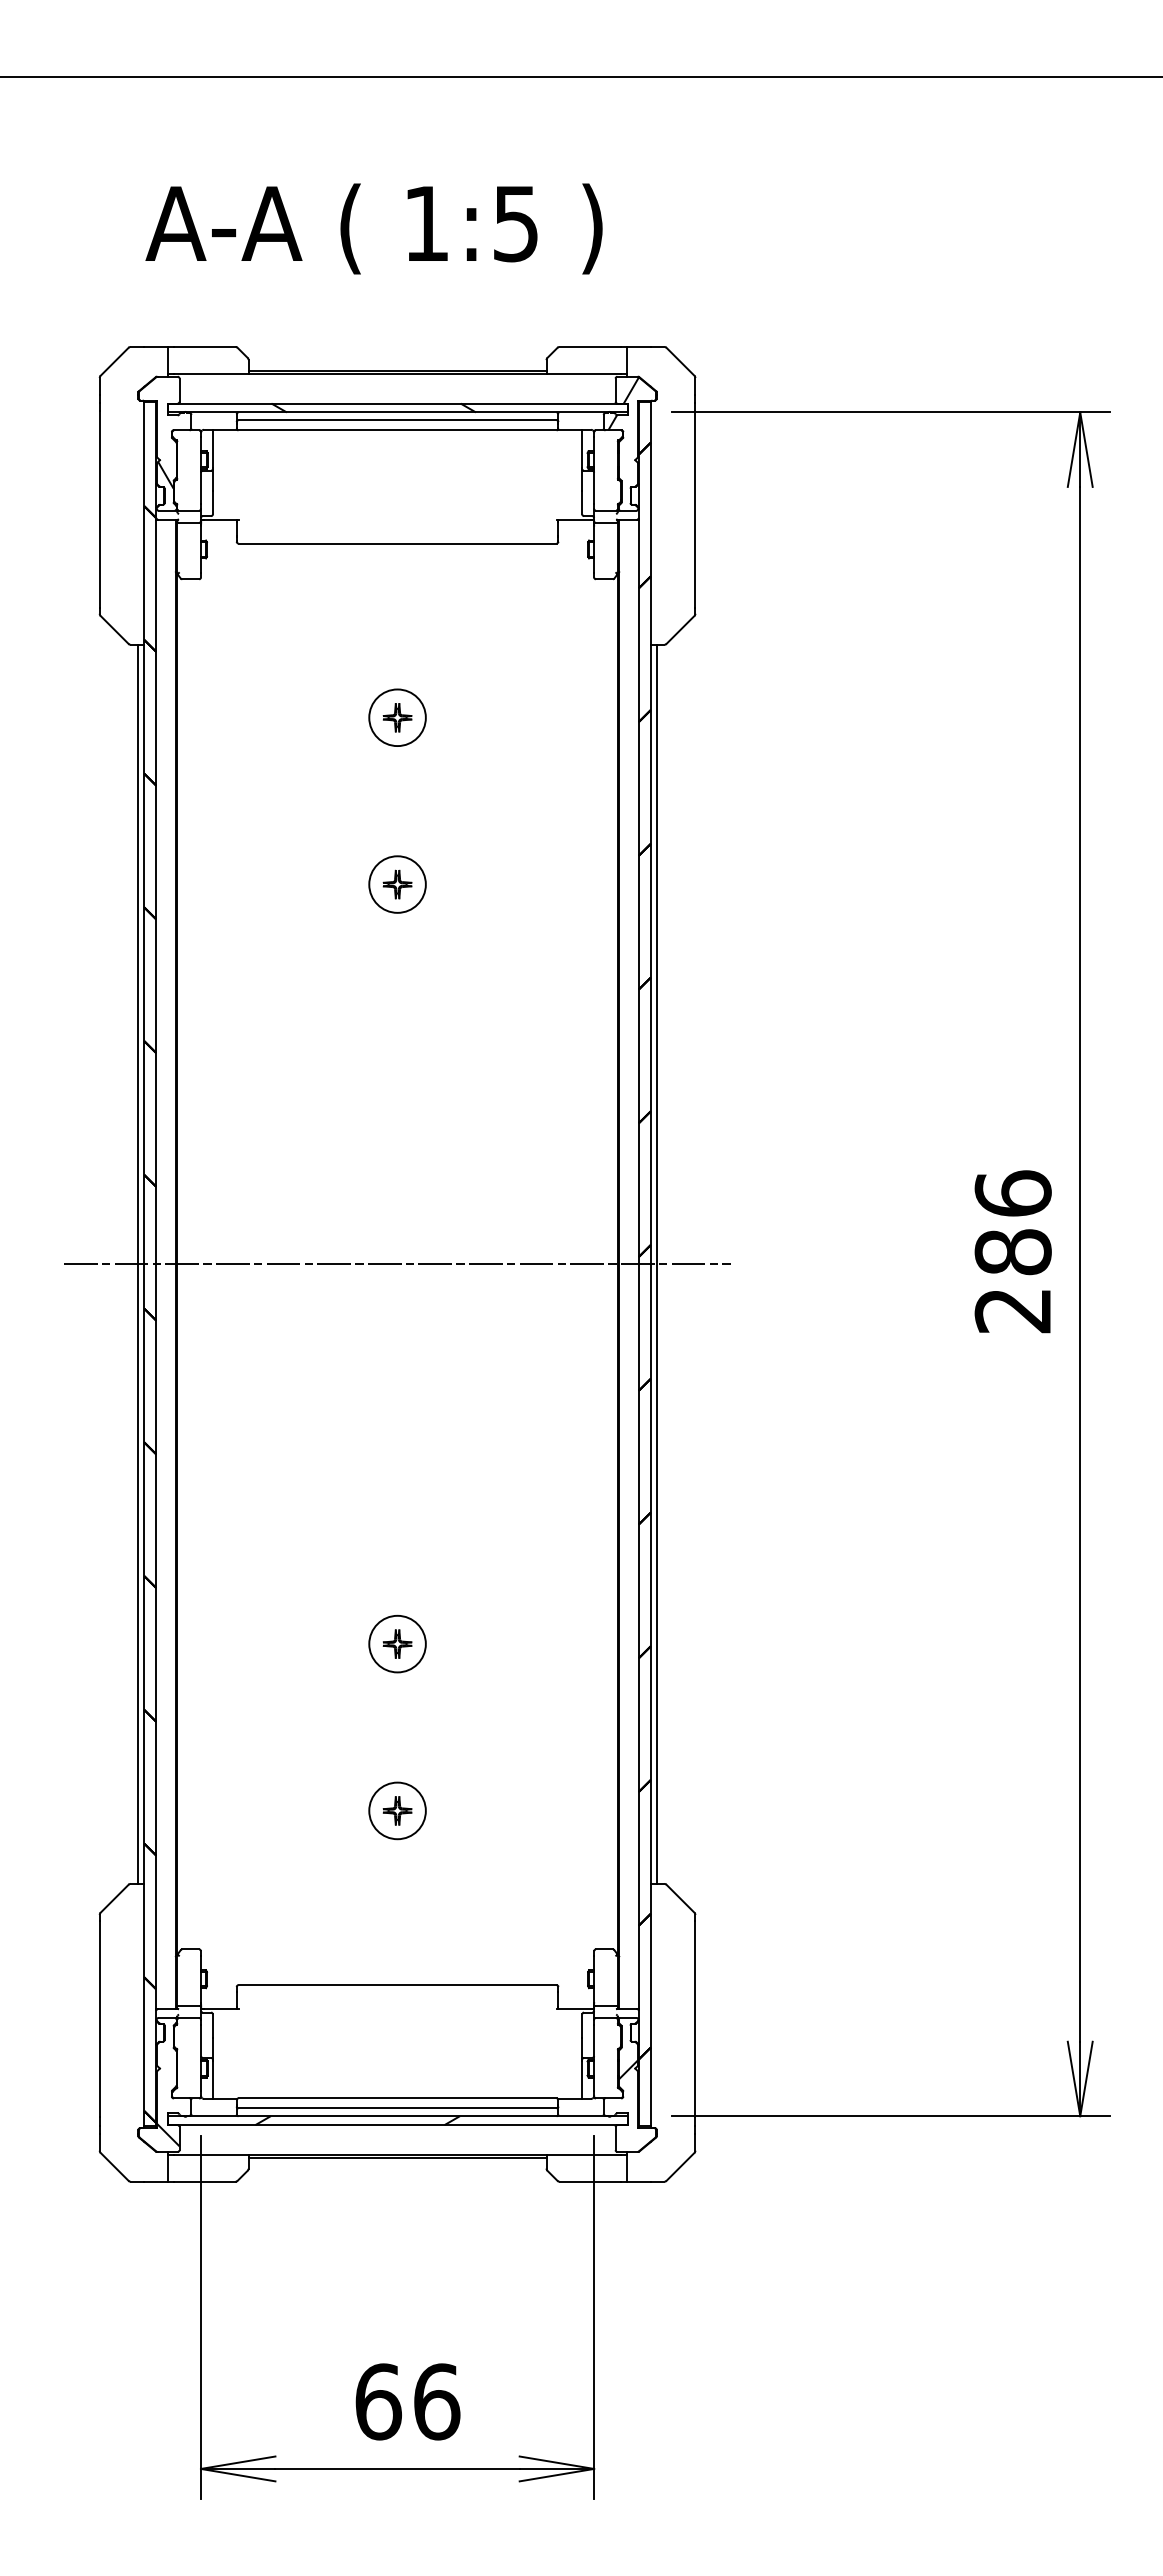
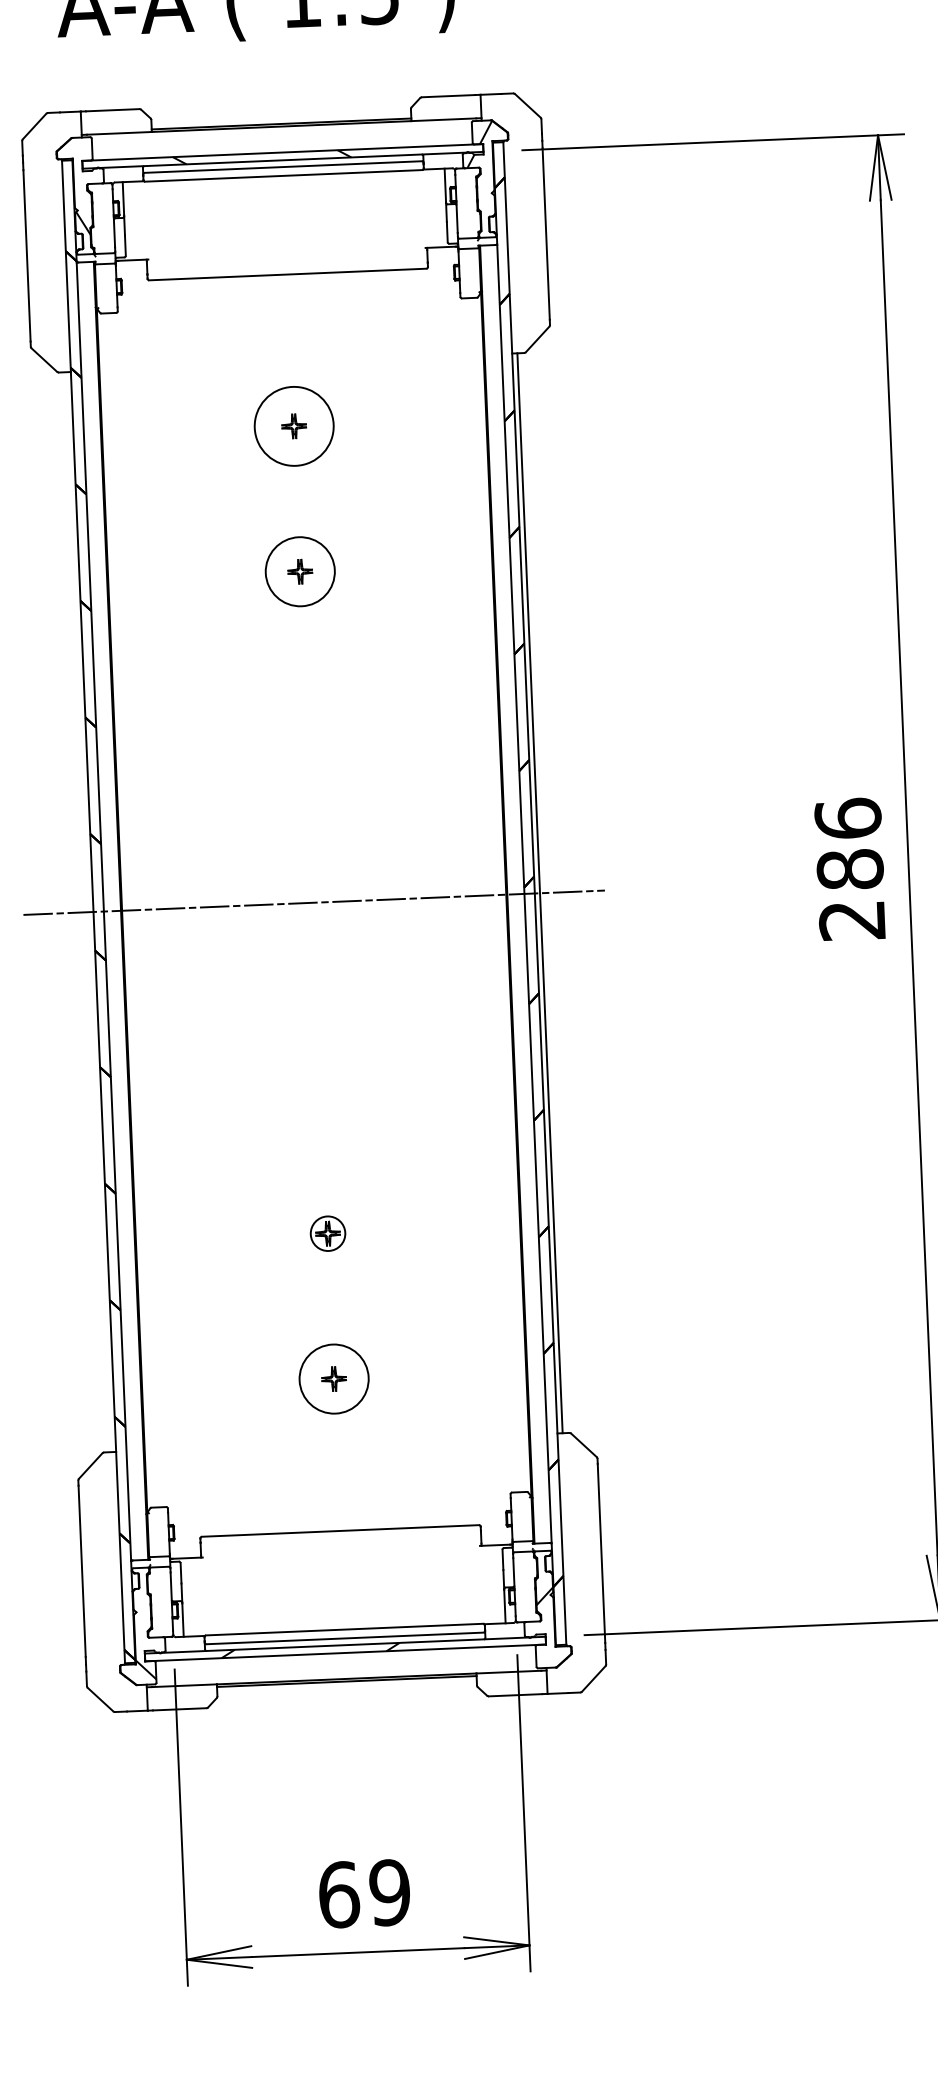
circle: (397, 717) -> (294, 426), size x1.6
circle: (397, 884) -> (300, 571), size x1.4
line: (138, 1263) -> (88, 911), removed
circle: (397, 1643) -> (327, 1233), size x0.7
circle: (397, 1810) -> (334, 1378), size x1.4
text: (436, 2401) -> (389, 1892), 66 -> 69

